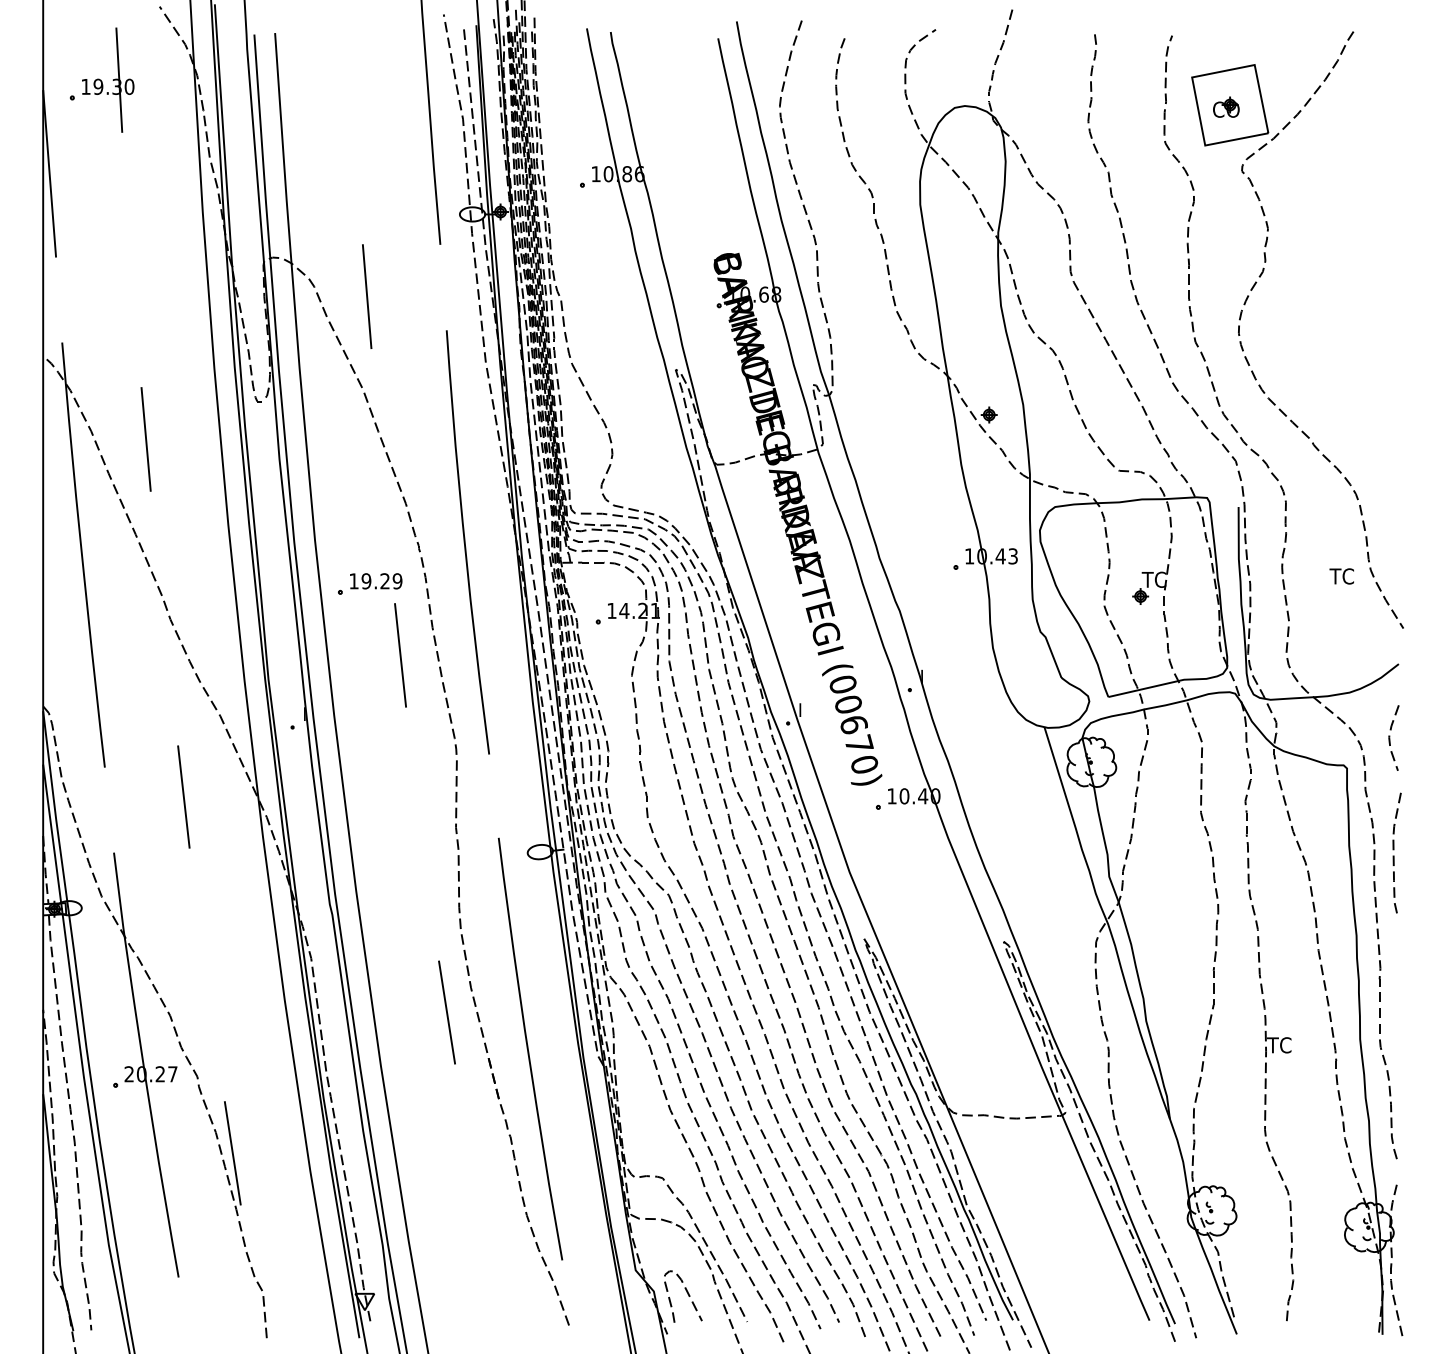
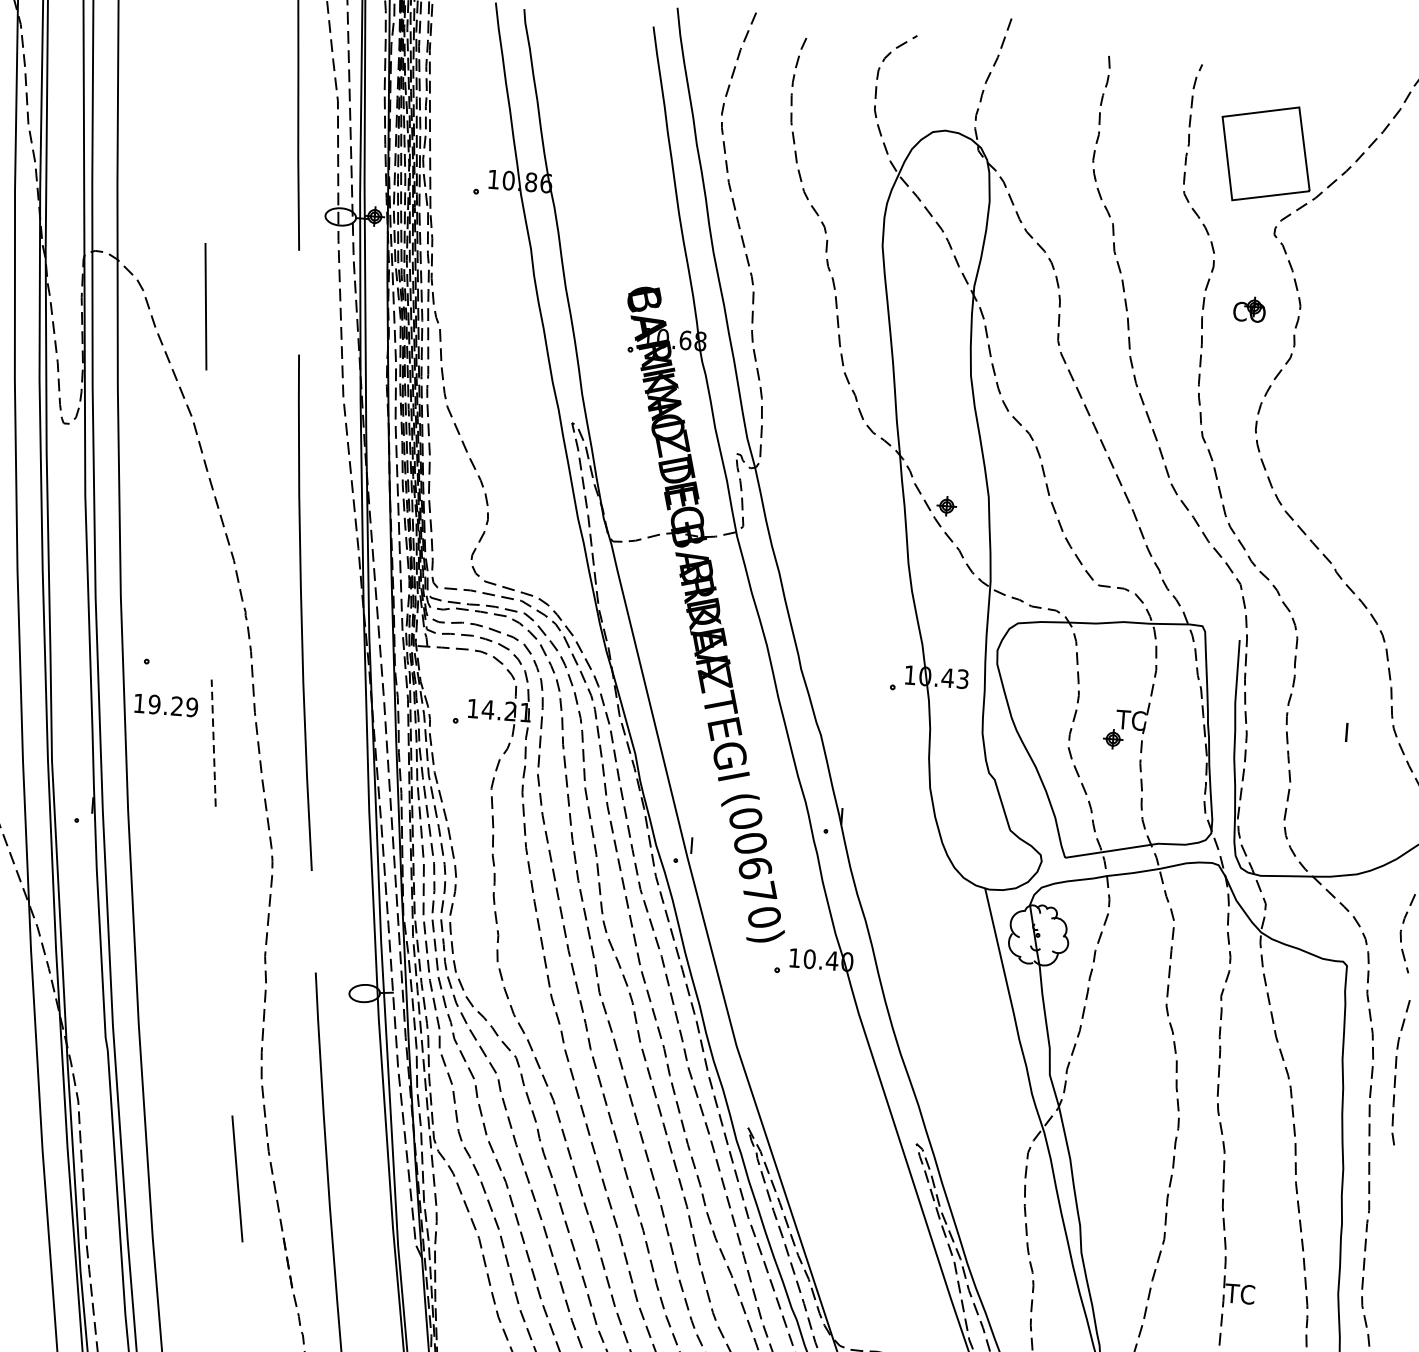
part: (1226, 106) -> (1249, 308), moved
text: (1341, 576) -> (1357, 733), TC -> I
text: (376, 581) -> (166, 705), moved
line: (400, 655) -> (213, 743), solid -> dashed

